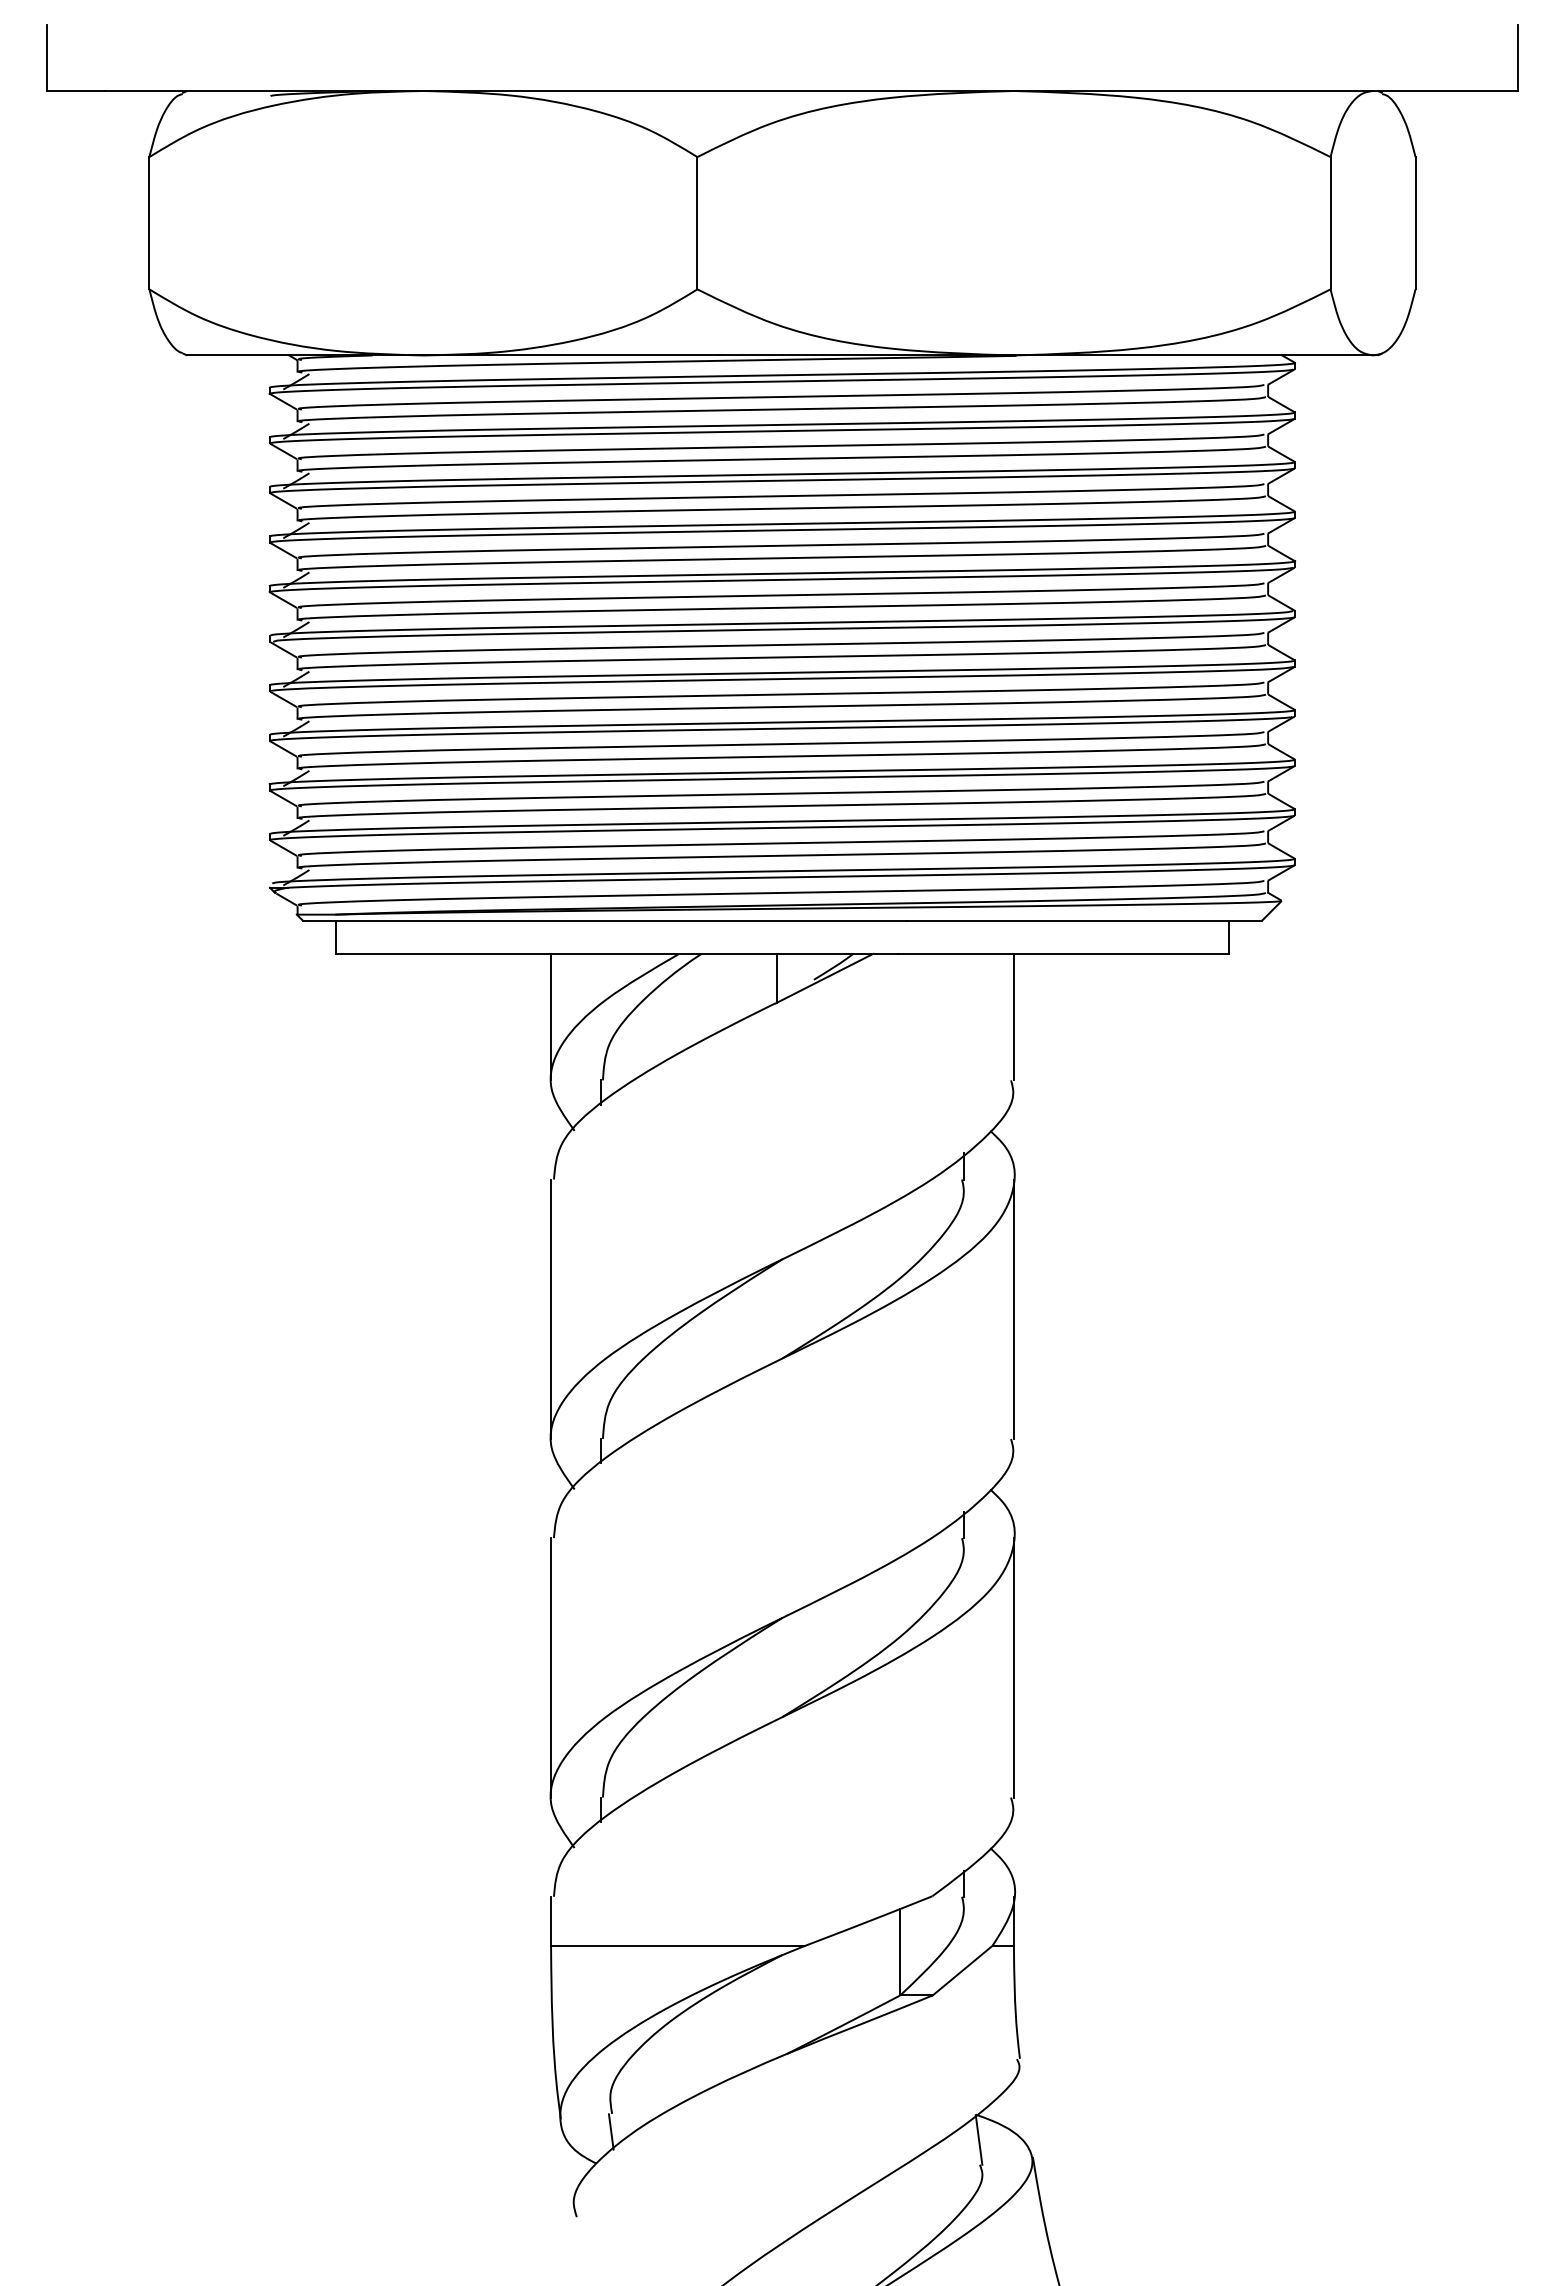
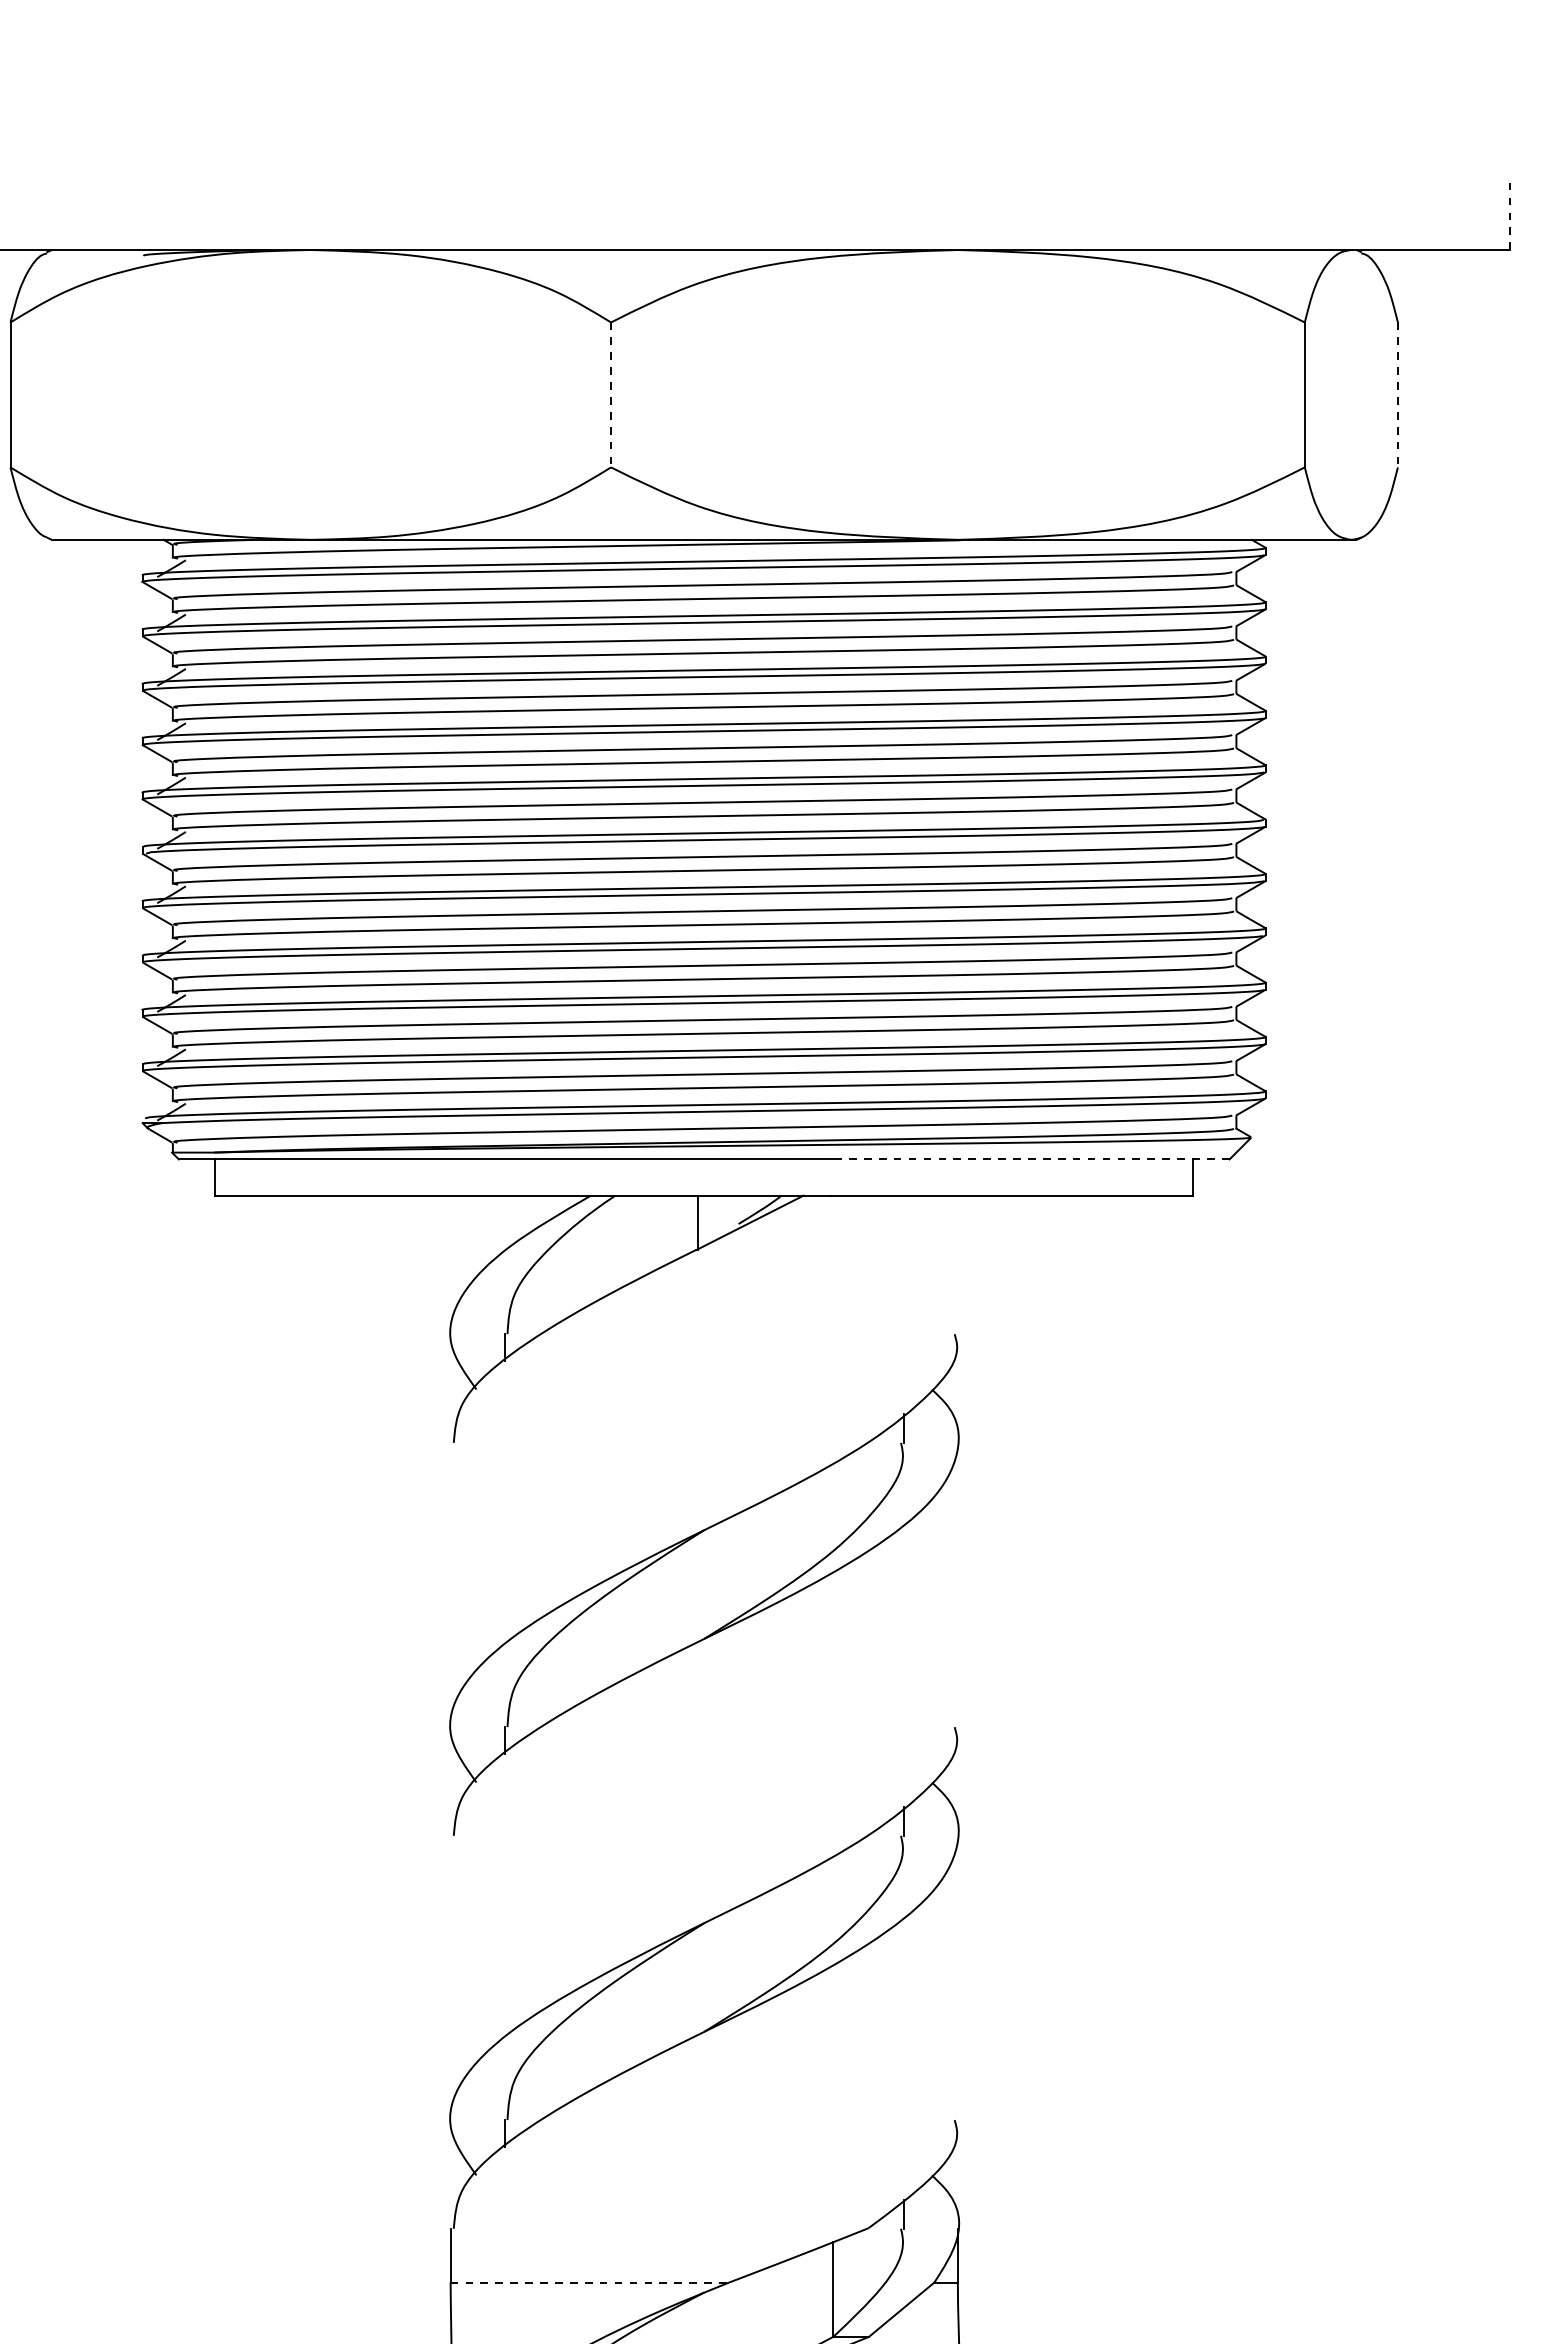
line: (1518, 57) -> (1510, 213), solid -> dashed
line: (697, 223) -> (611, 395), solid -> dashed
line: (1415, 223) -> (1397, 395), solid -> dashed
line: (1083, 920) -> (1034, 1159), solid -> dashed
line: (551, 1016) -> (451, 1264), removed
line: (1013, 1016) -> (957, 1264), removed
line: (551, 1308) -> (451, 1584), removed
line: (1013, 1308) -> (957, 1584), removed
line: (551, 1667) -> (451, 1977), removed
line: (1013, 1667) -> (957, 1977), removed
line: (678, 1945) -> (590, 2282), solid -> dashed

